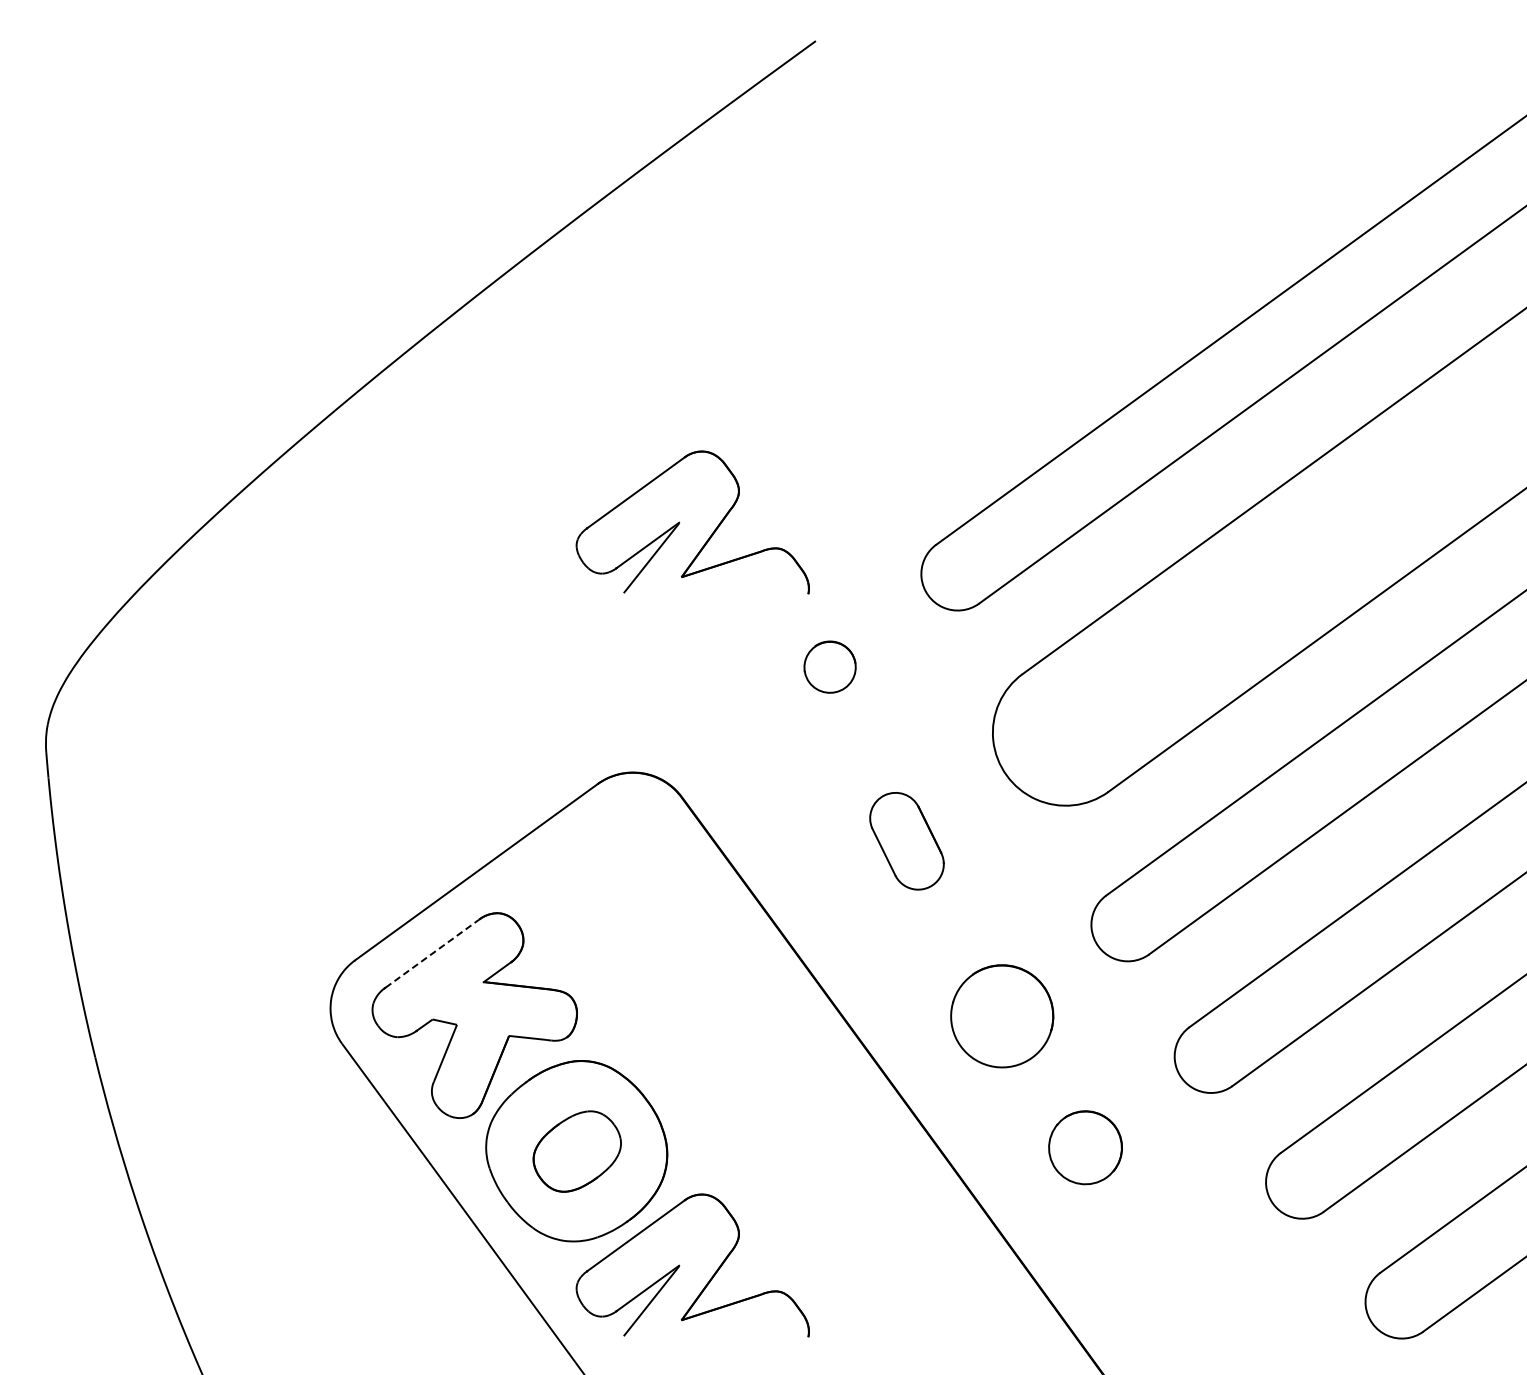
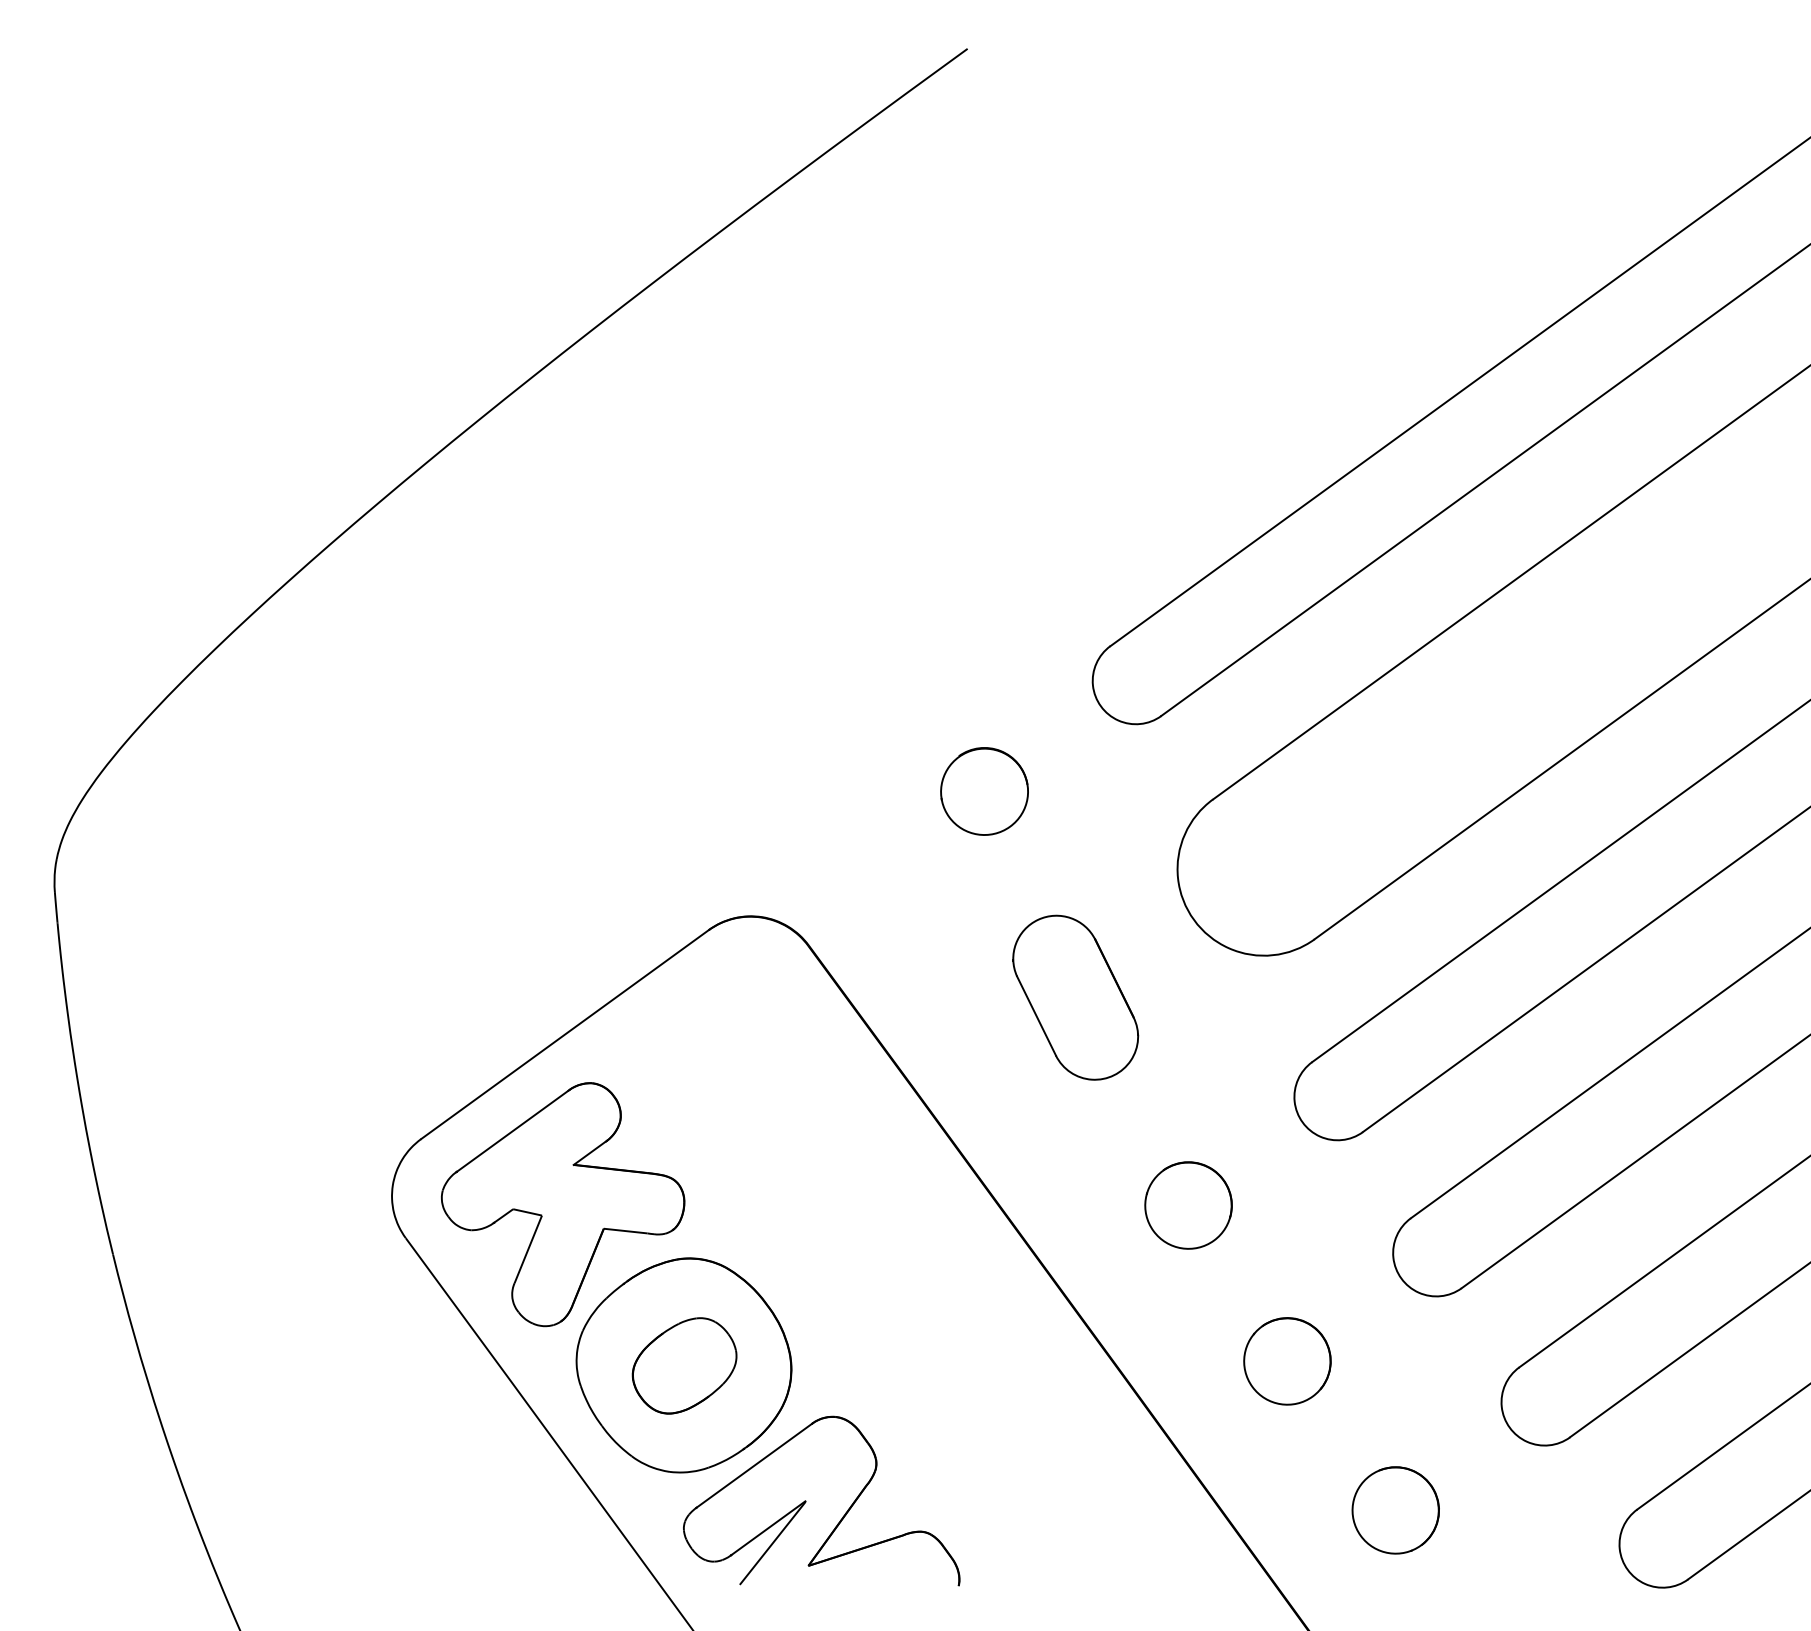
part: (680, 522) -> (807, 619), removed
part: (829, 666) -> (983, 790), size x1.43
part: (906, 841) -> (1075, 998), size x1.43
line: (432, 953) -> (512, 1130), dashed -> solid
part: (1001, 1016) -> (1187, 1205), size x0.71
part: (1176, 1273) -> (1395, 1510), added

